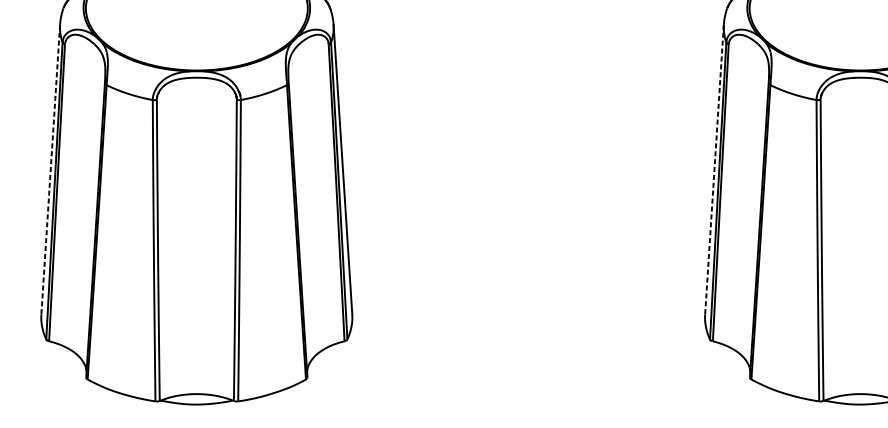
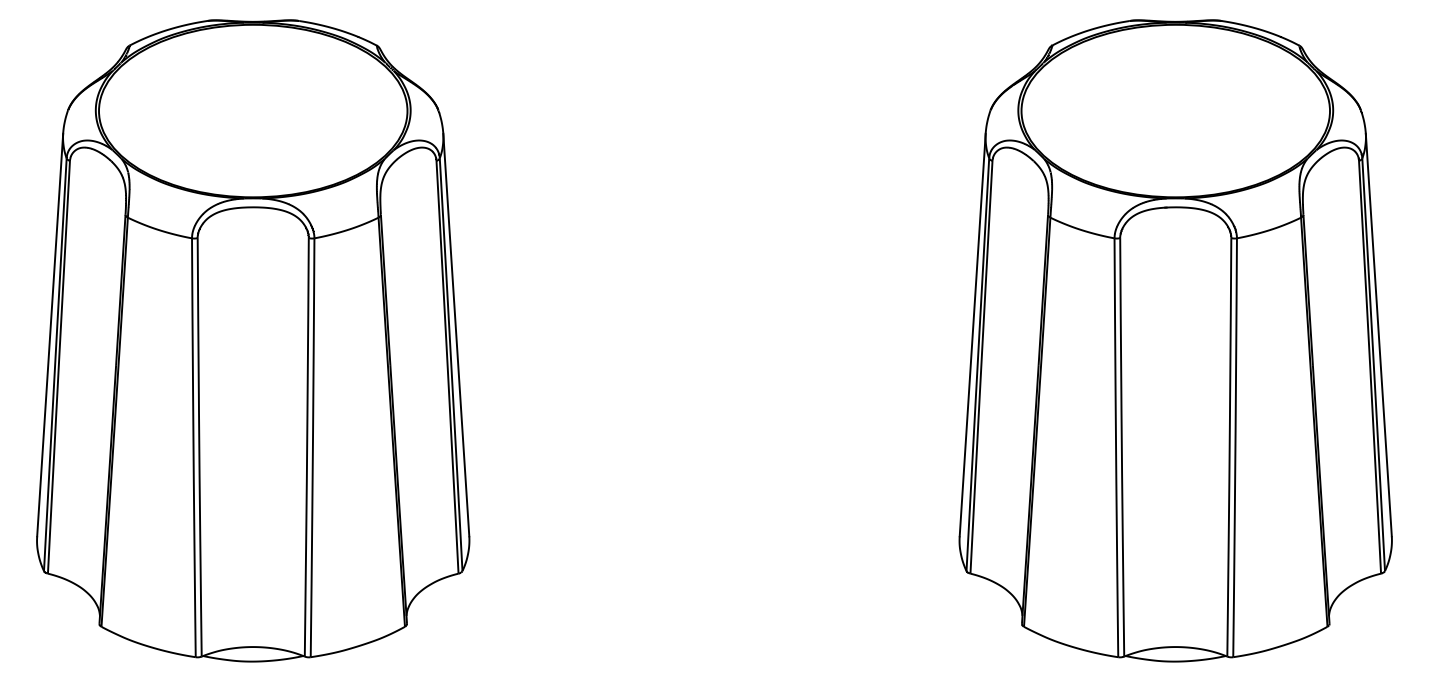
line: (50, 169) -> (50, 335), dashed -> solid
line: (714, 169) -> (972, 335), dashed -> solid

